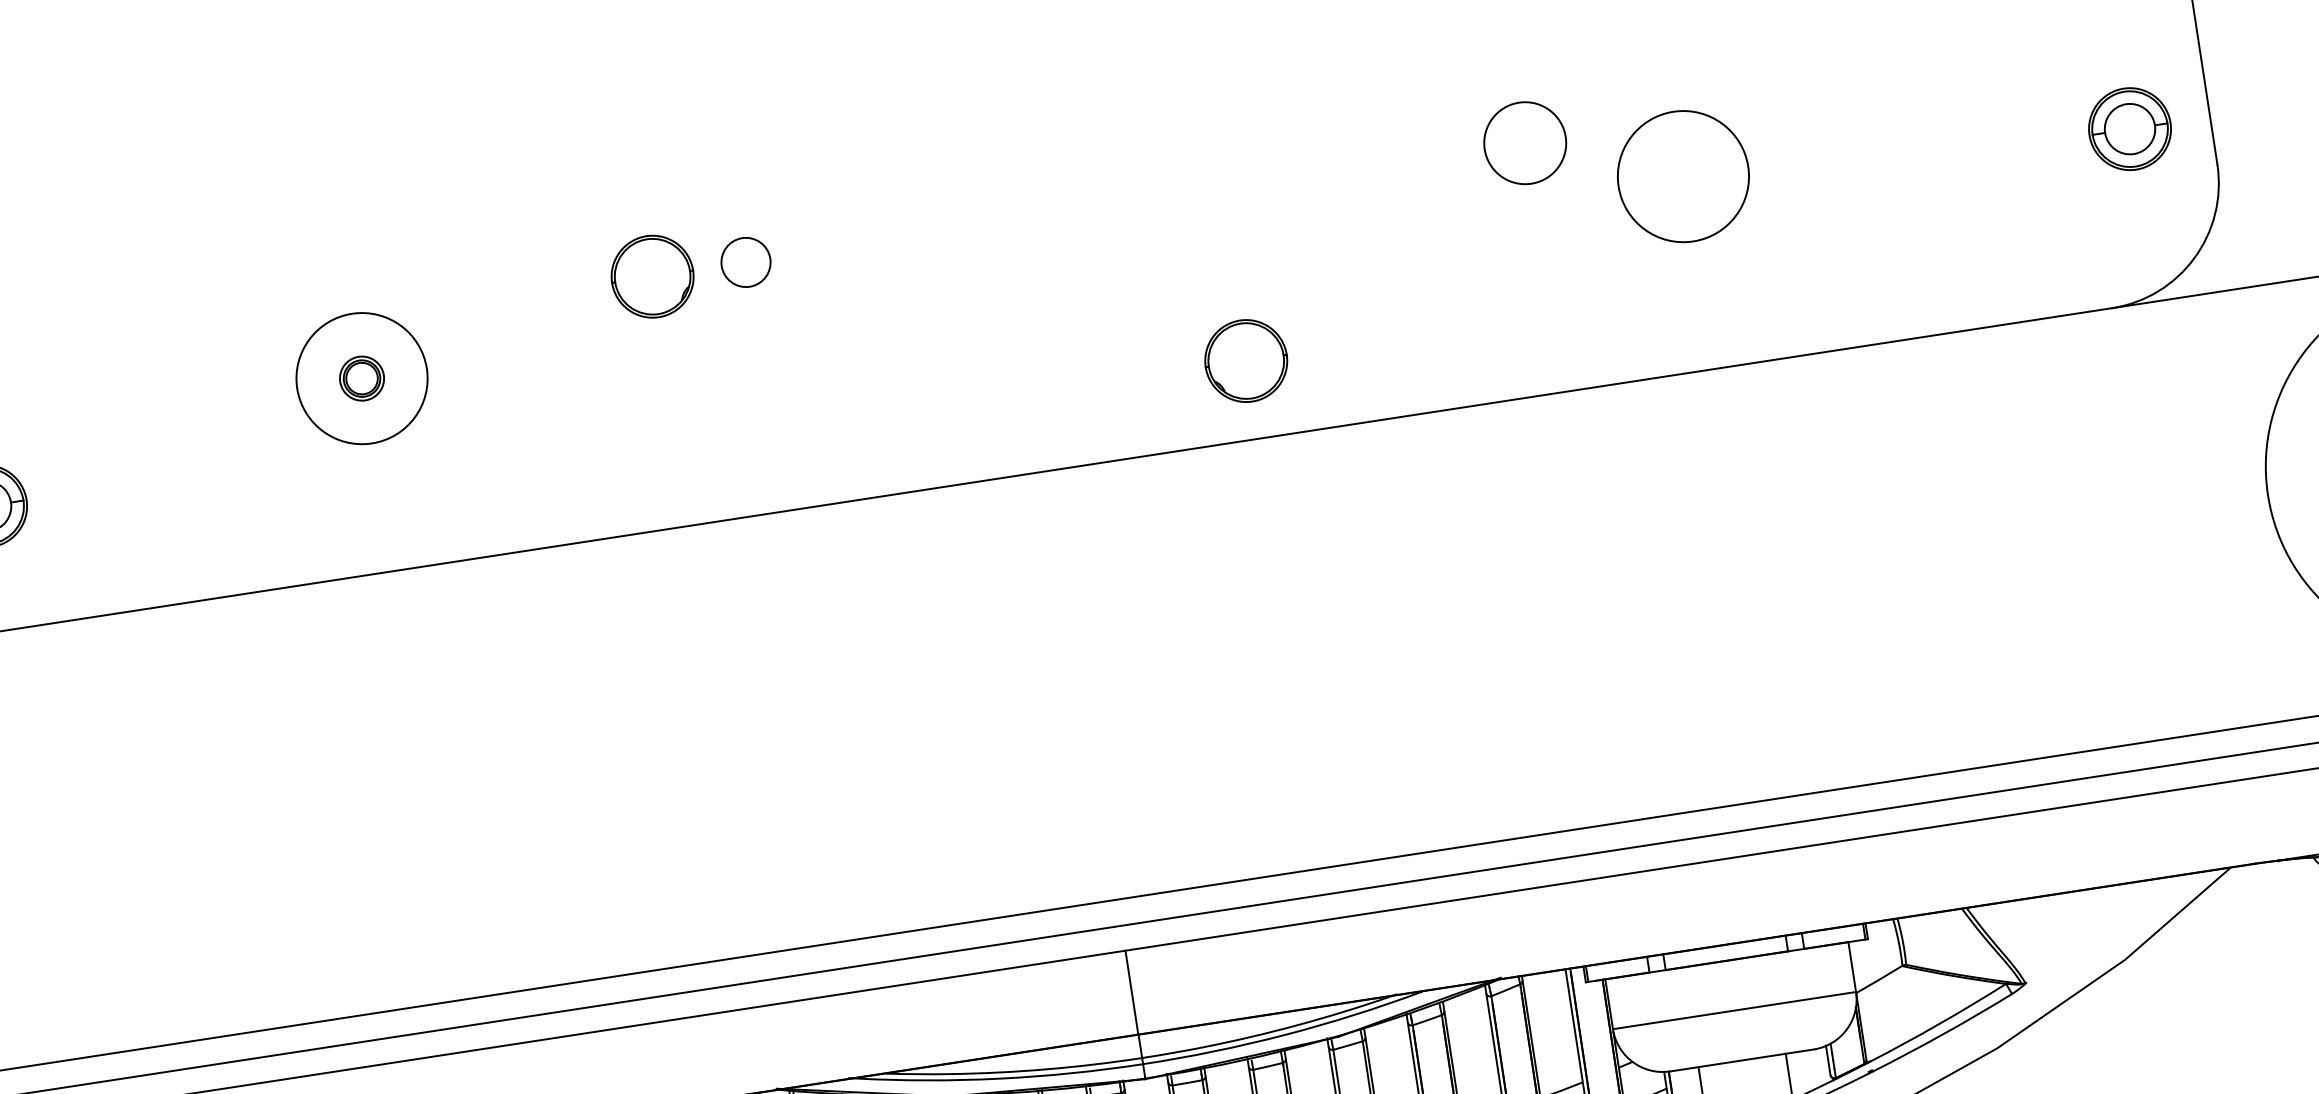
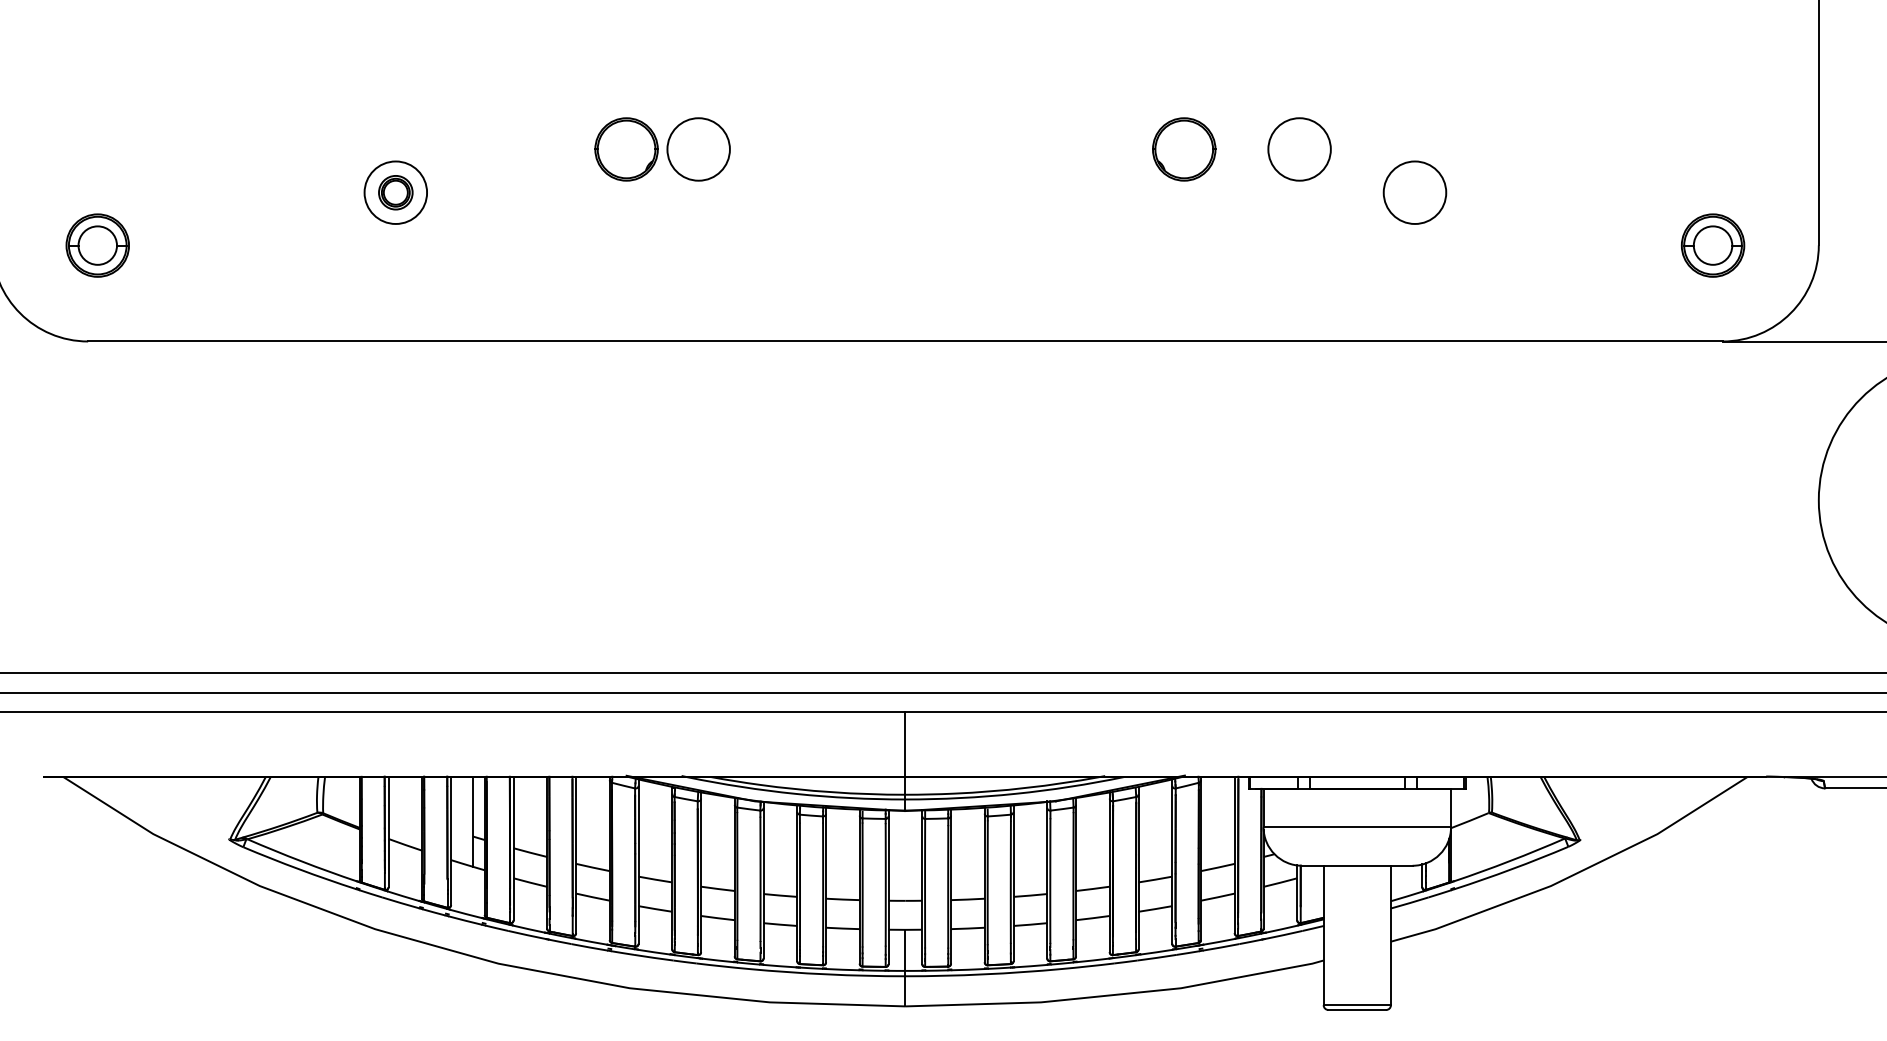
part: (2129, 129) -> (1712, 245), moved
circle: (1682, 176) -> (1414, 192), size x0.62
circle: (745, 262) -> (698, 149), size x1.67
part: (1246, 361) -> (1184, 149), moved
circle: (361, 378) -> (395, 192), size x0.62

